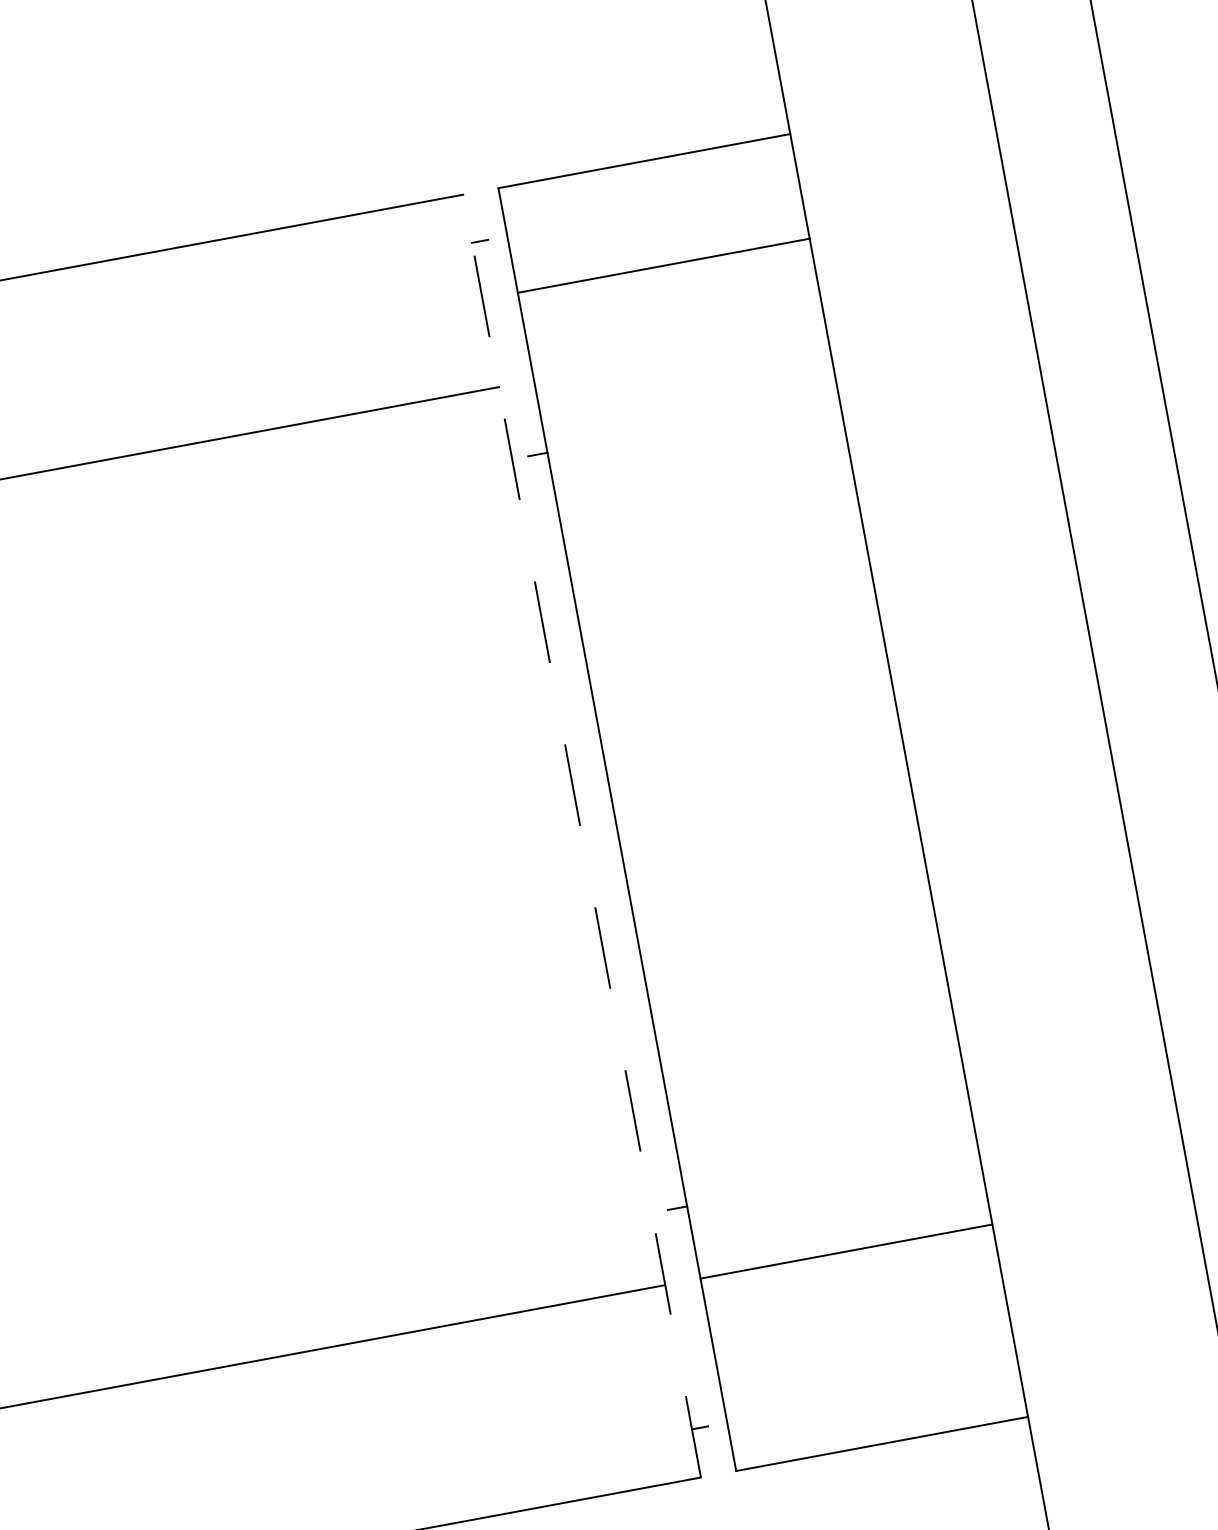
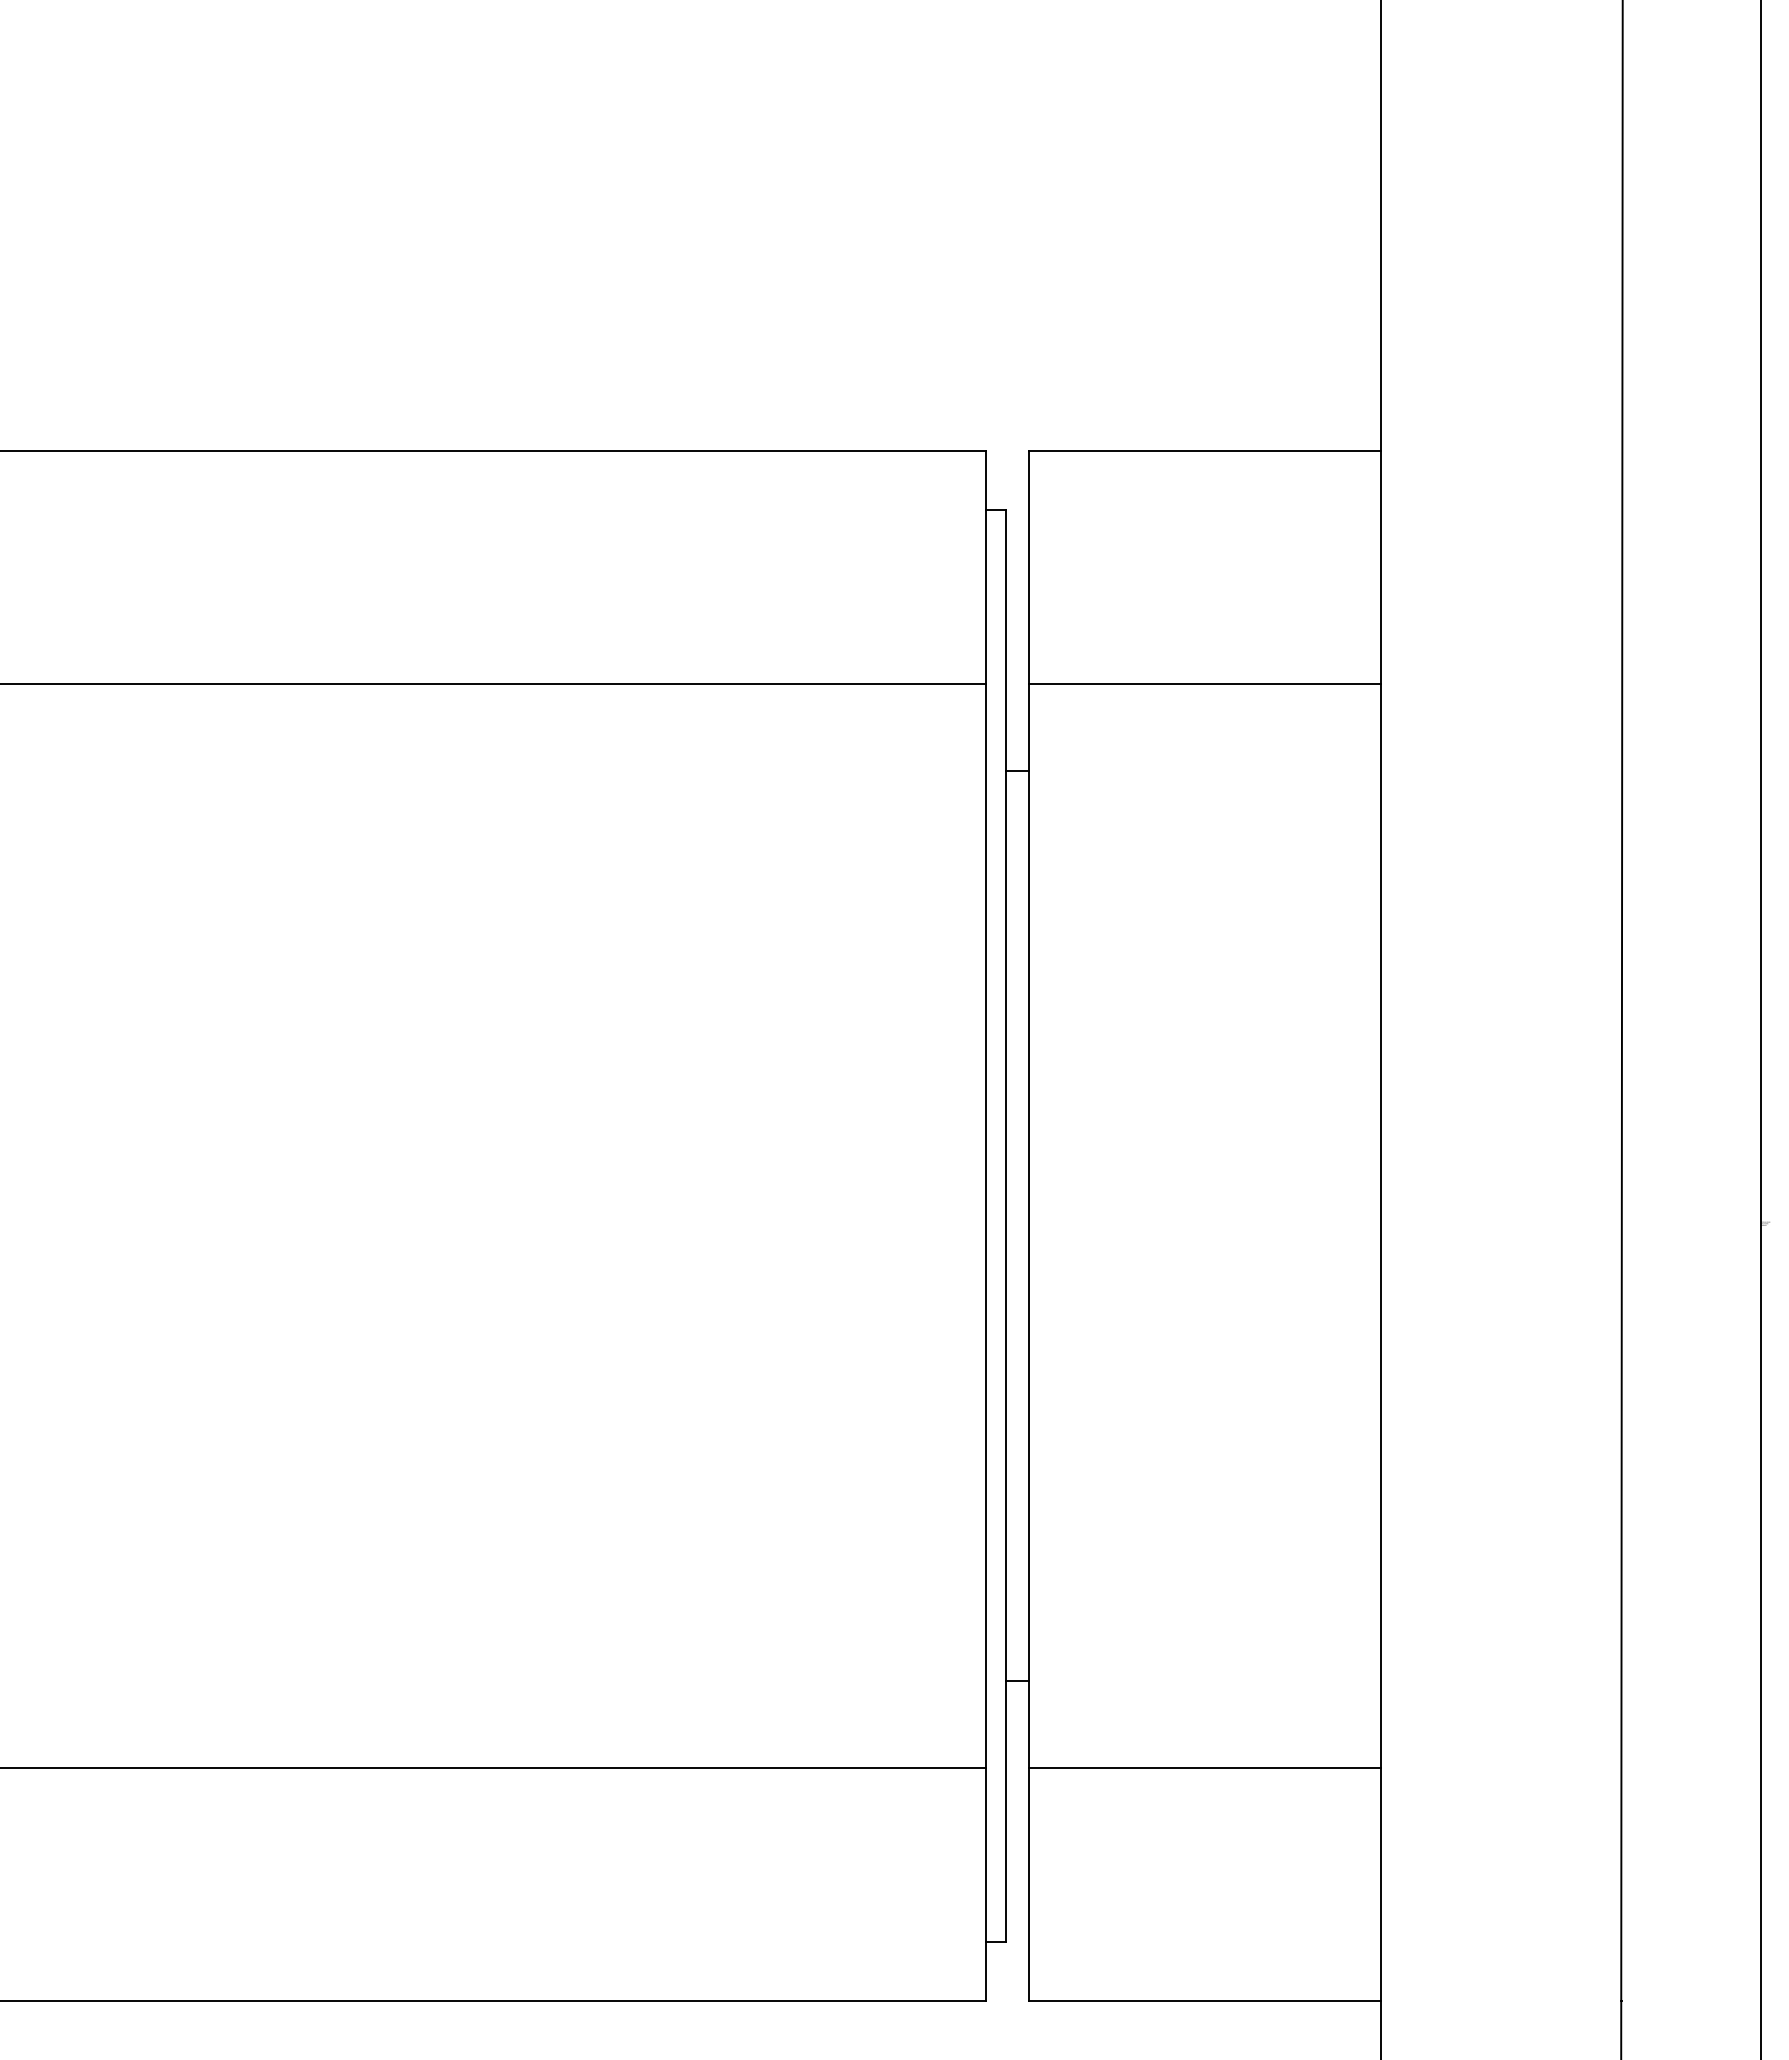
line: (663, 265) -> (1204, 683), moved
line: (598, 832) -> (1005, 1225), added
line: (582, 836) -> (986, 1226), dashed -> solid

